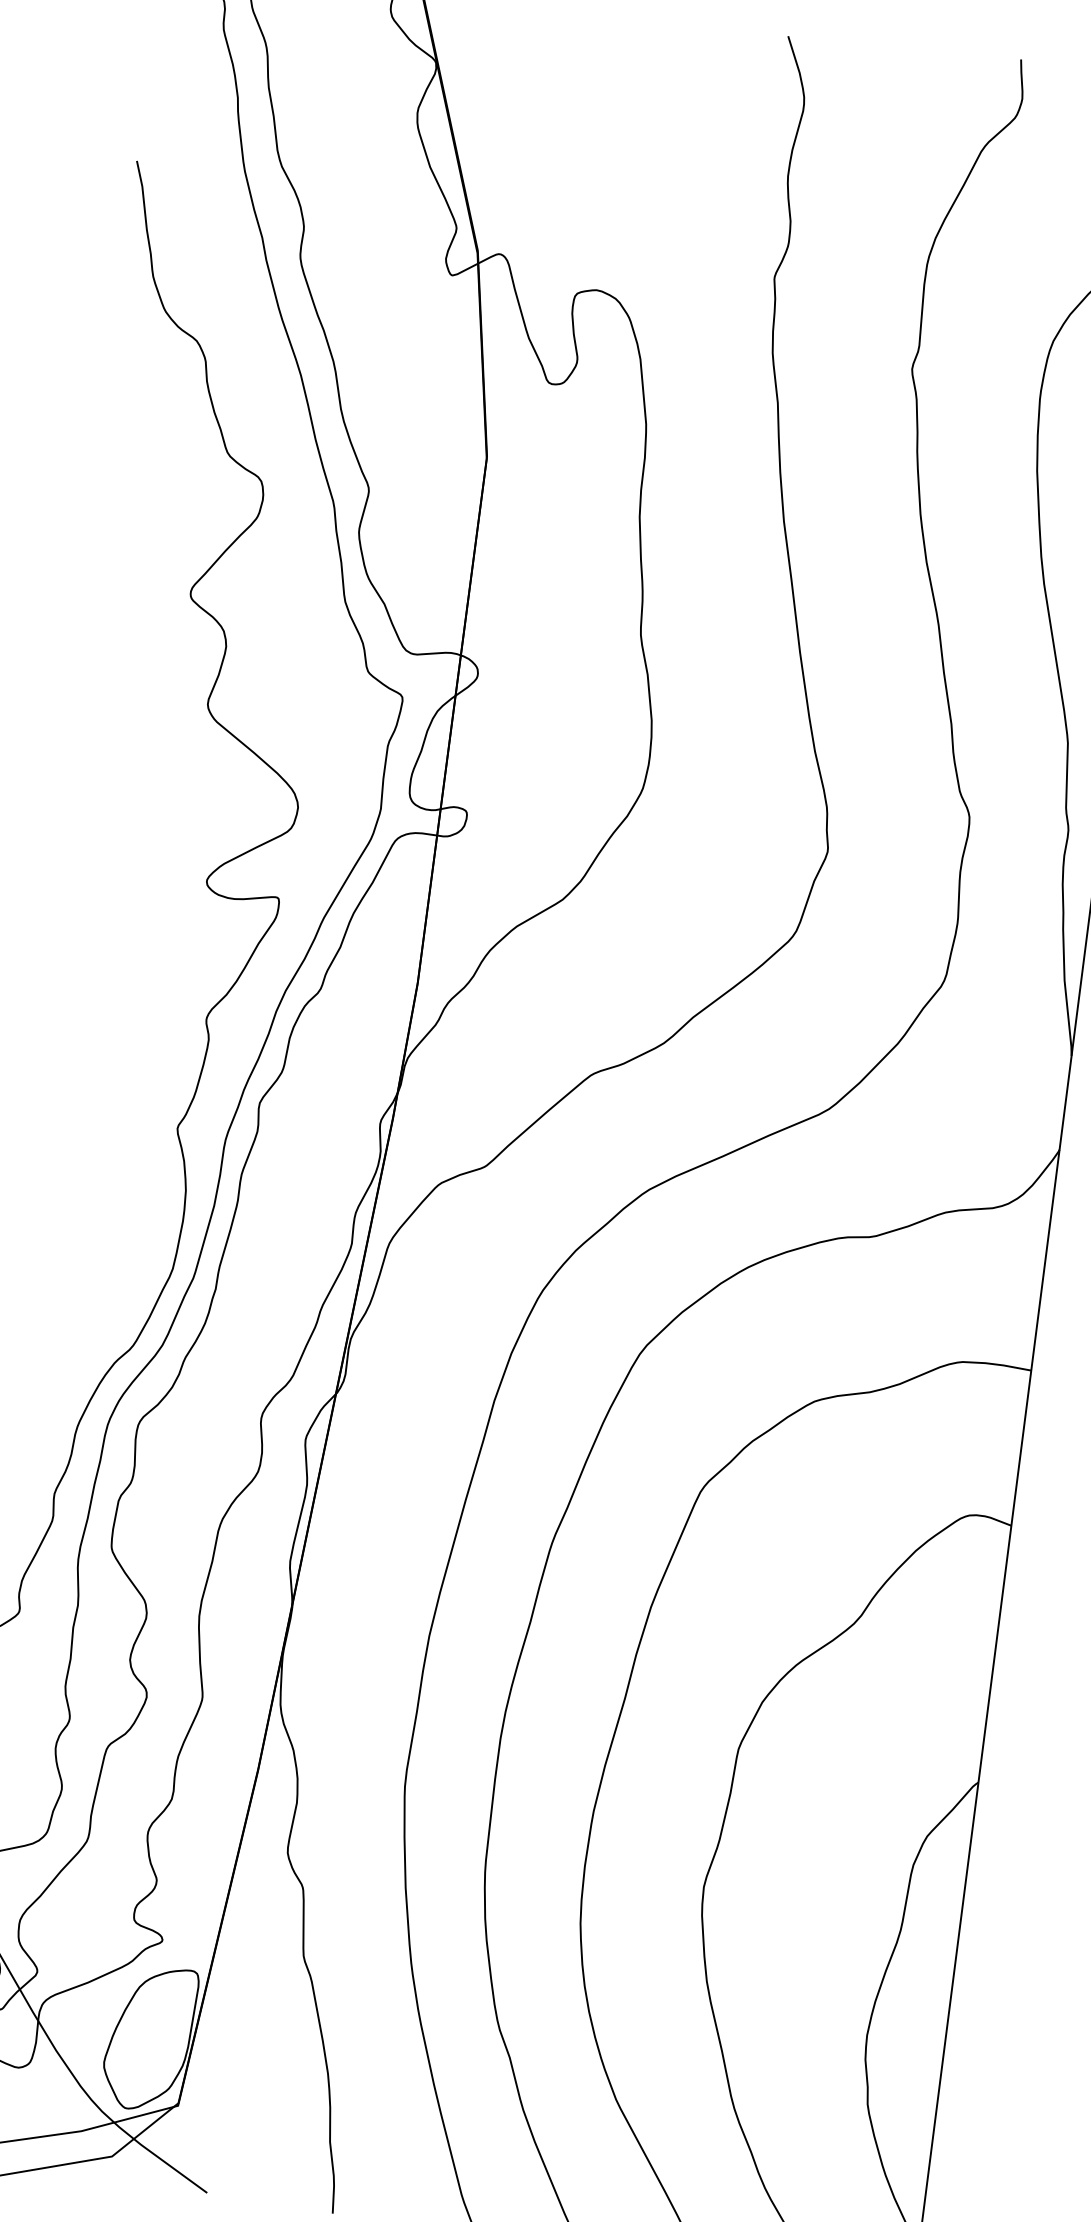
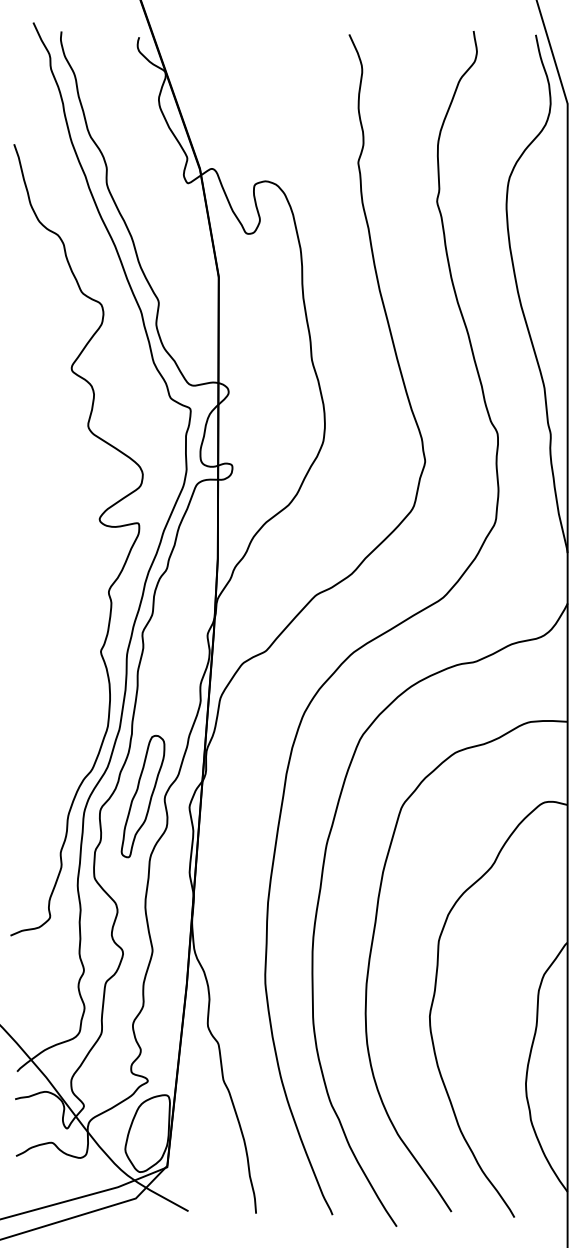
part: (220, 1408) -> (142, 796), added

